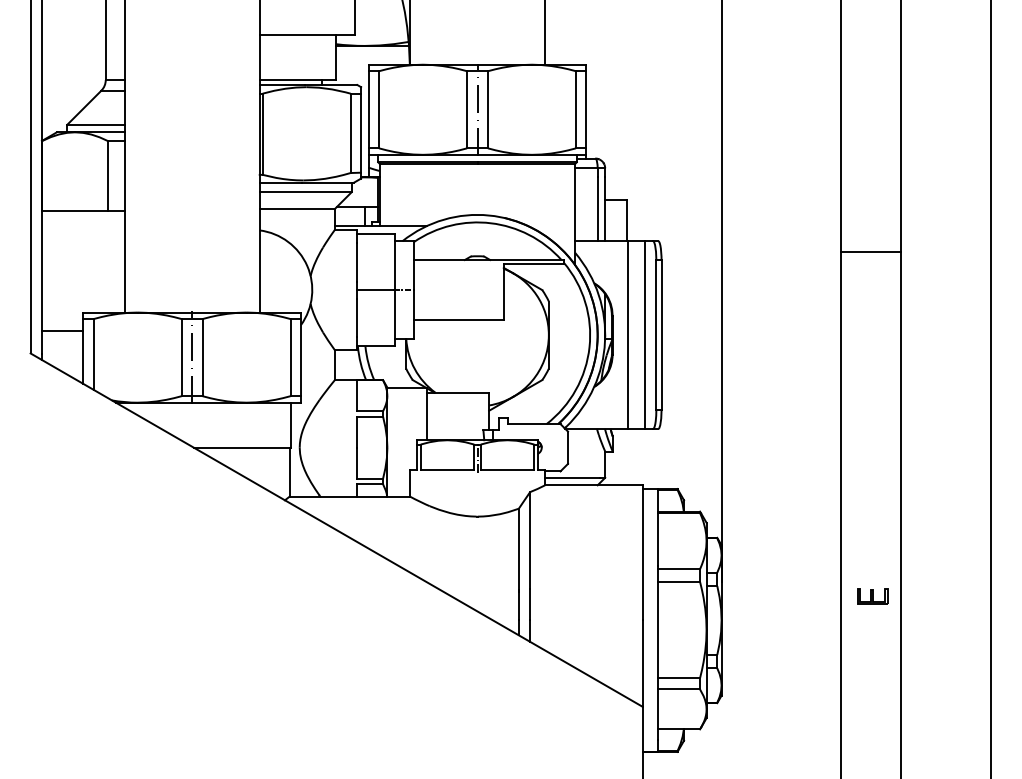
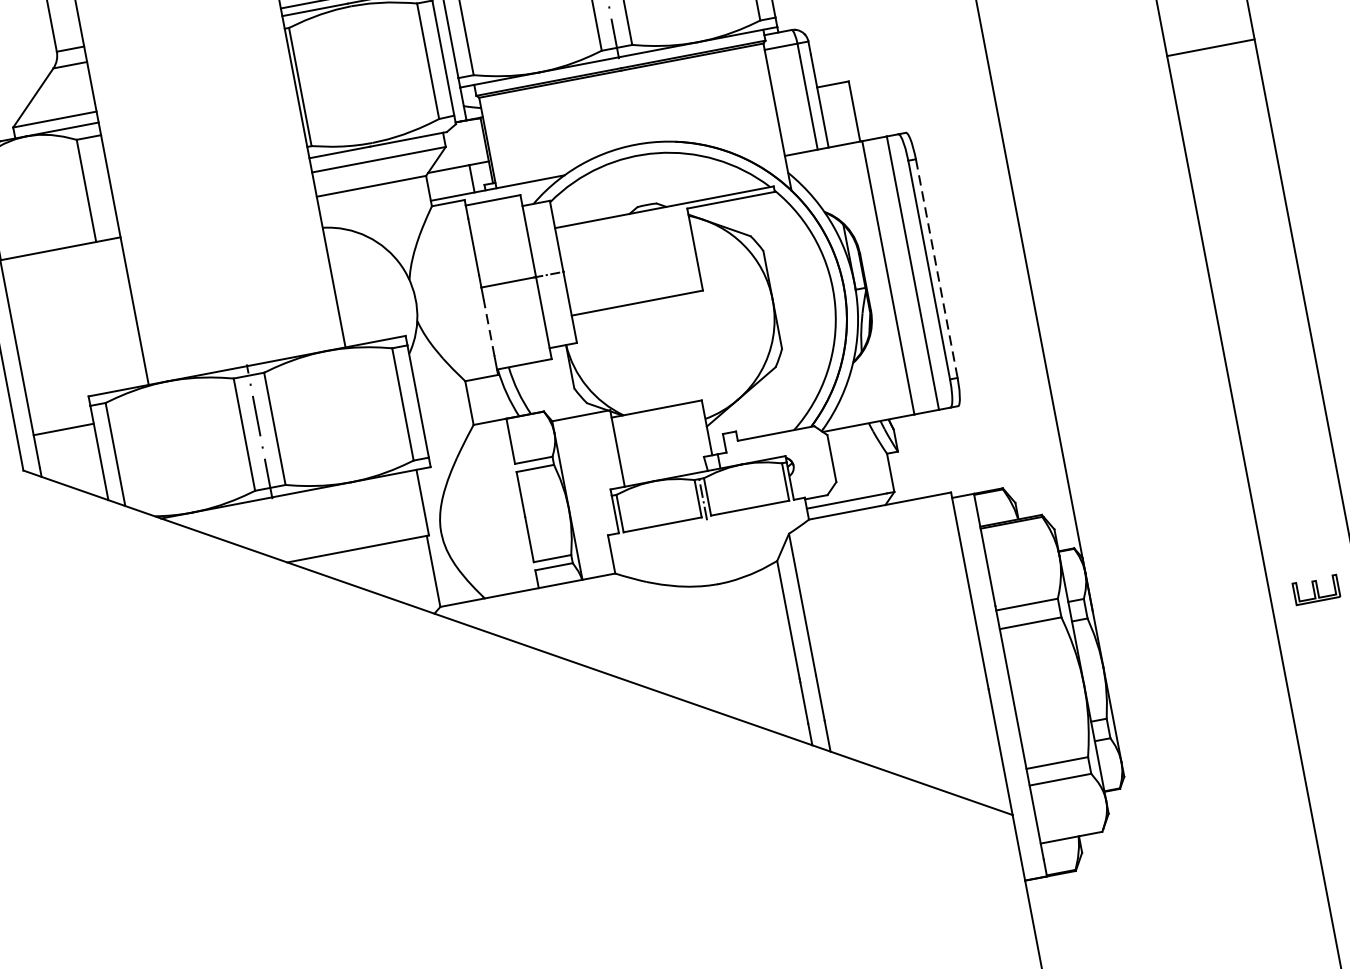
line: (871, 252) -> (1211, 47), moved
line: (357, 317) -> (489, 327), solid -> dashed
line: (661, 335) -> (936, 269), solid -> dashed

